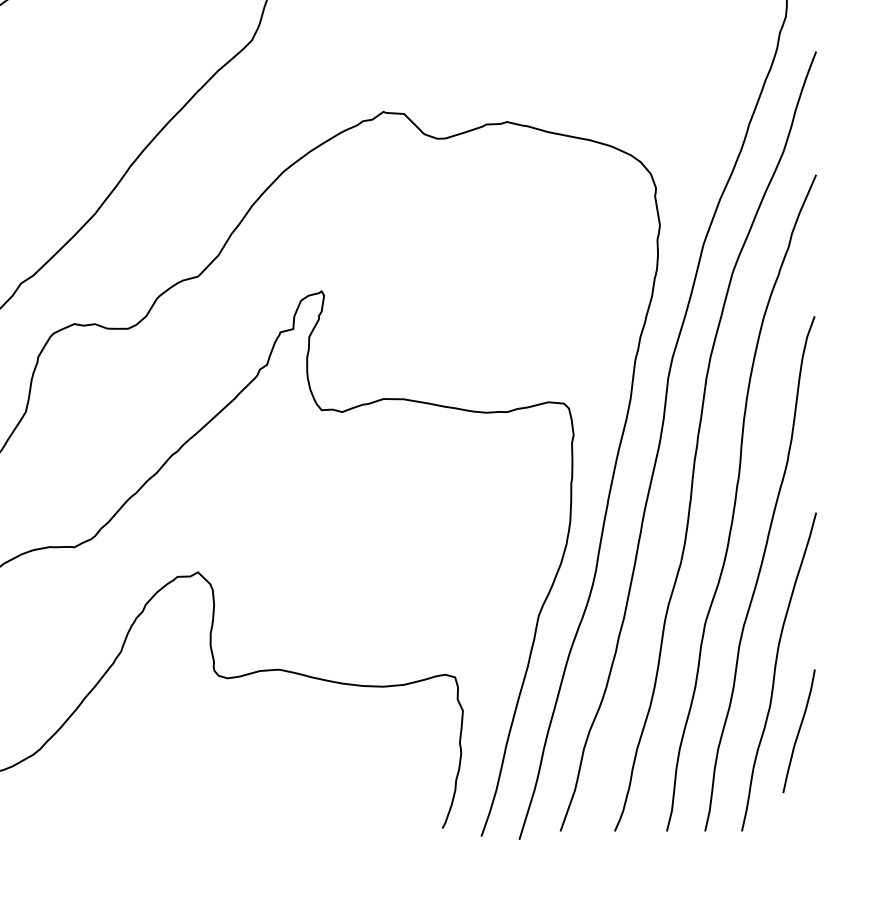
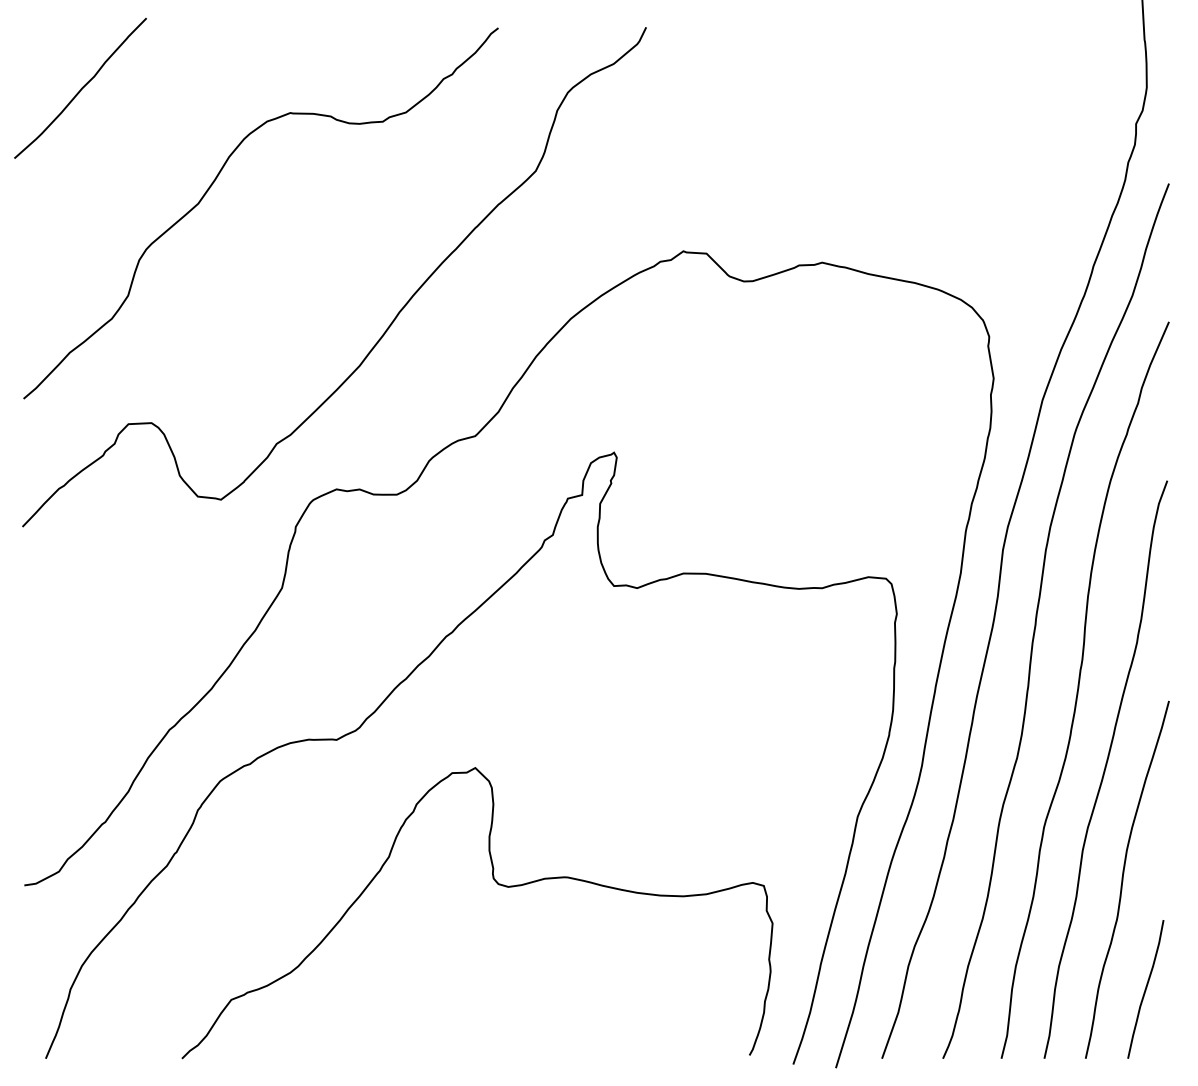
curve: (798, 731) -> (1145, 989), moved

